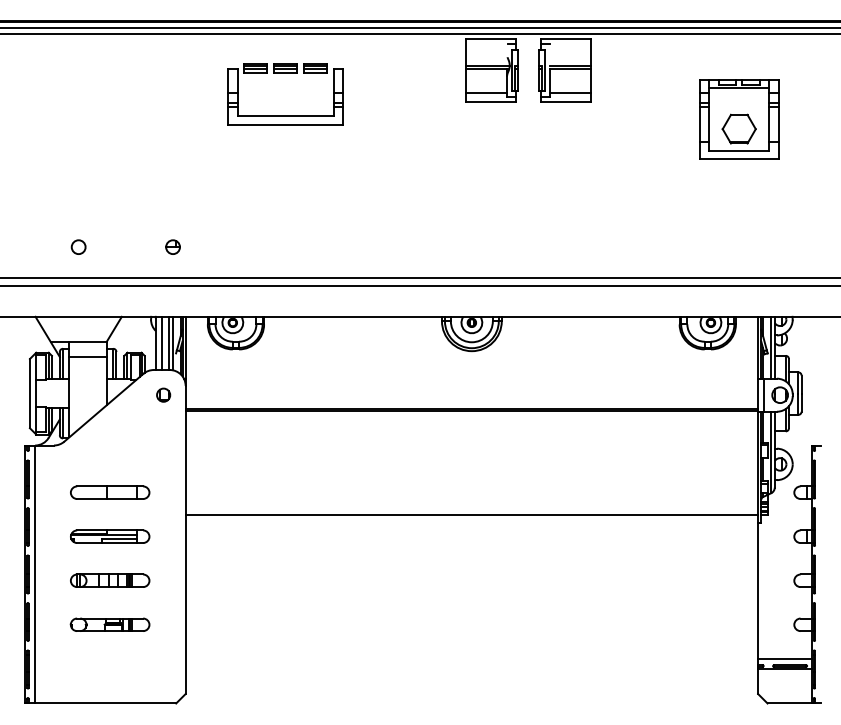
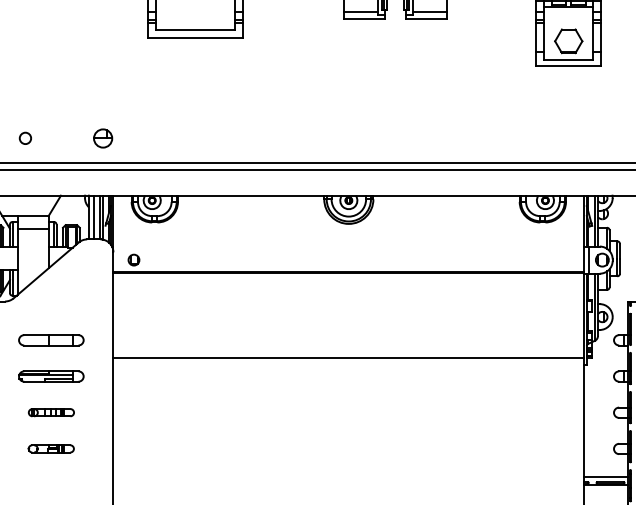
part: (172, 246) -> (102, 137), size x1.6
circle: (163, 394) -> (133, 259), moved
part: (110, 580) -> (51, 412), size x0.7
part: (109, 624) -> (50, 448), size x0.7

